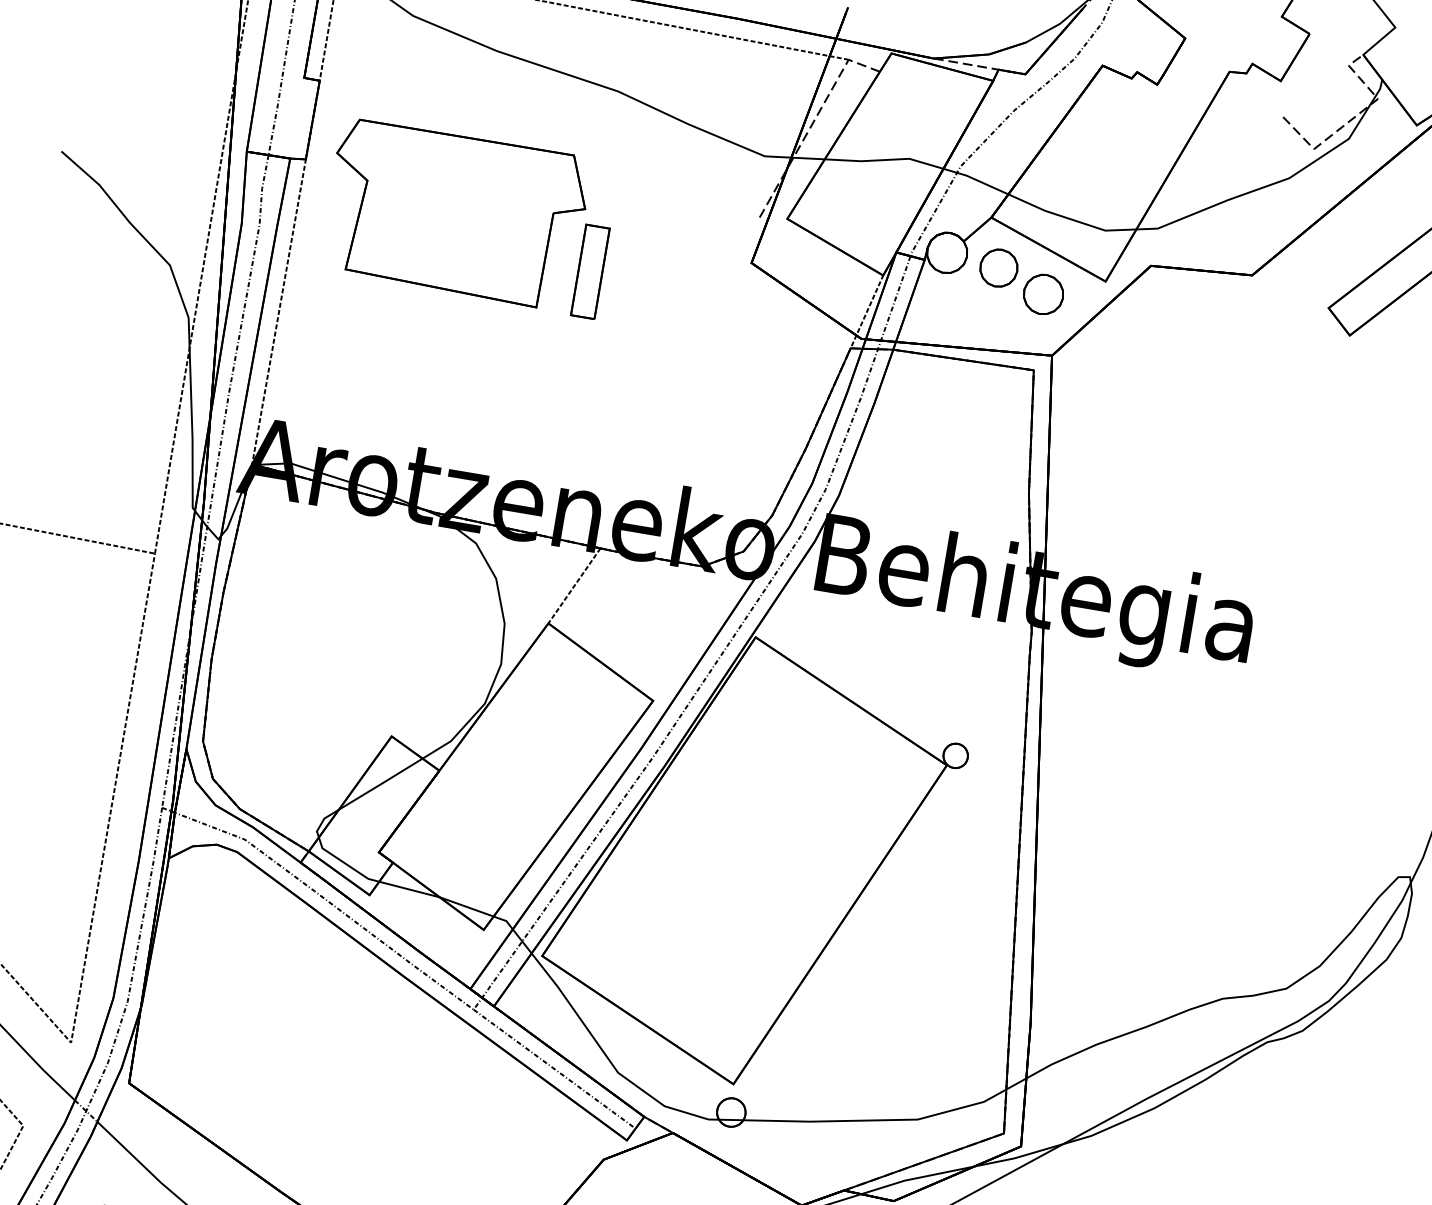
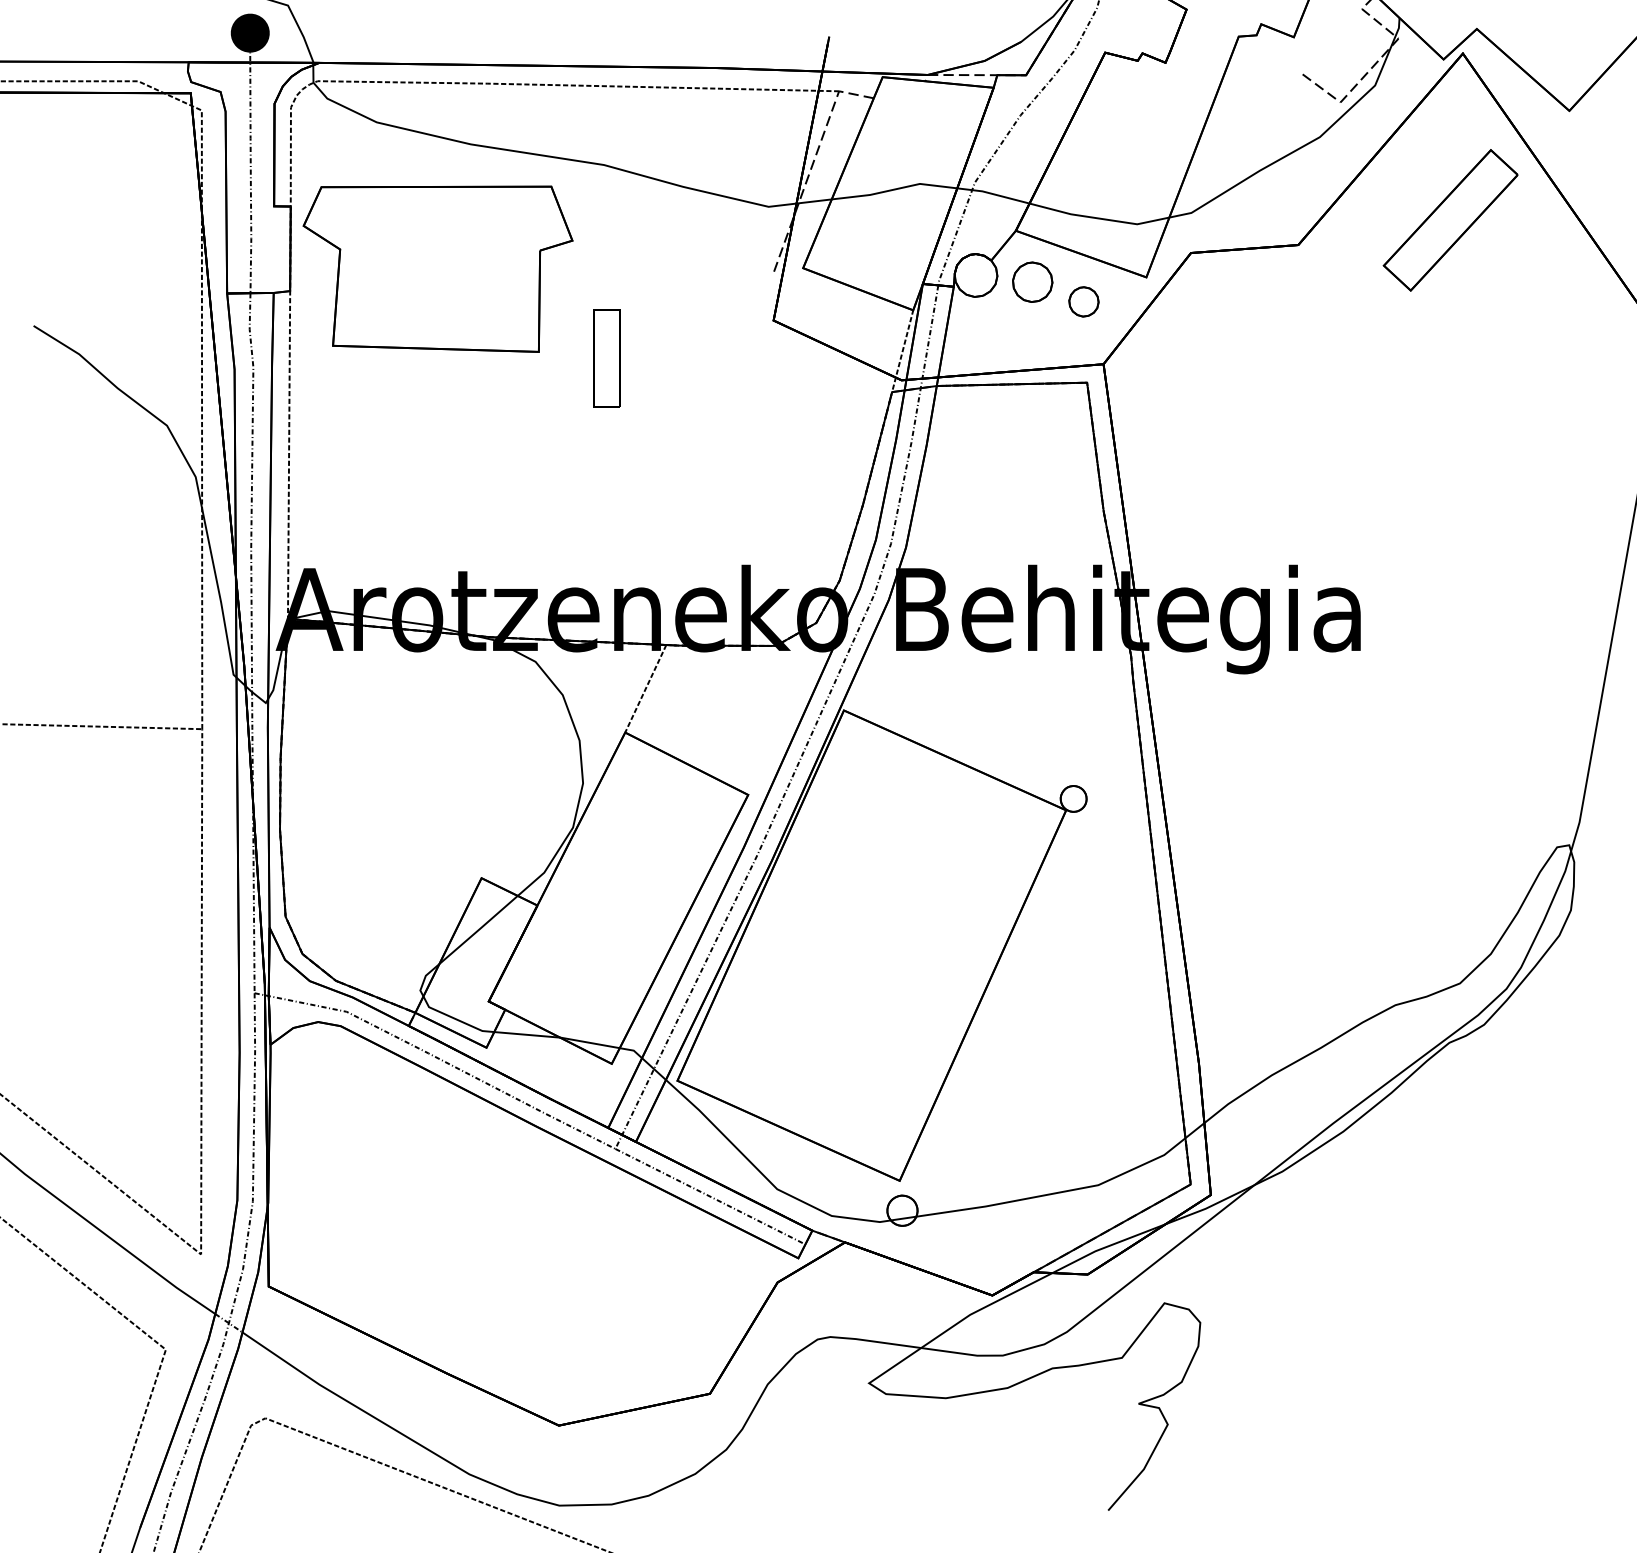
part: (455, 213) -> (437, 268), moved
part: (1043, 294) -> (1083, 301), size x0.7

